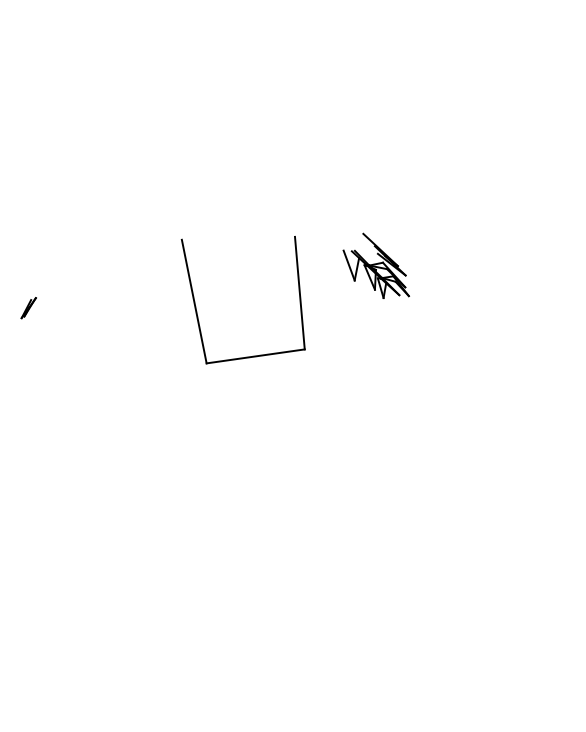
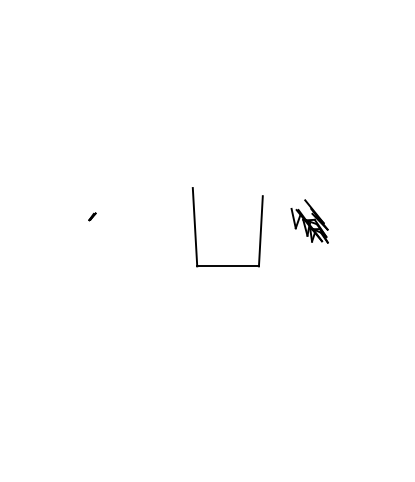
part: (28, 307) -> (92, 216), size x0.6

